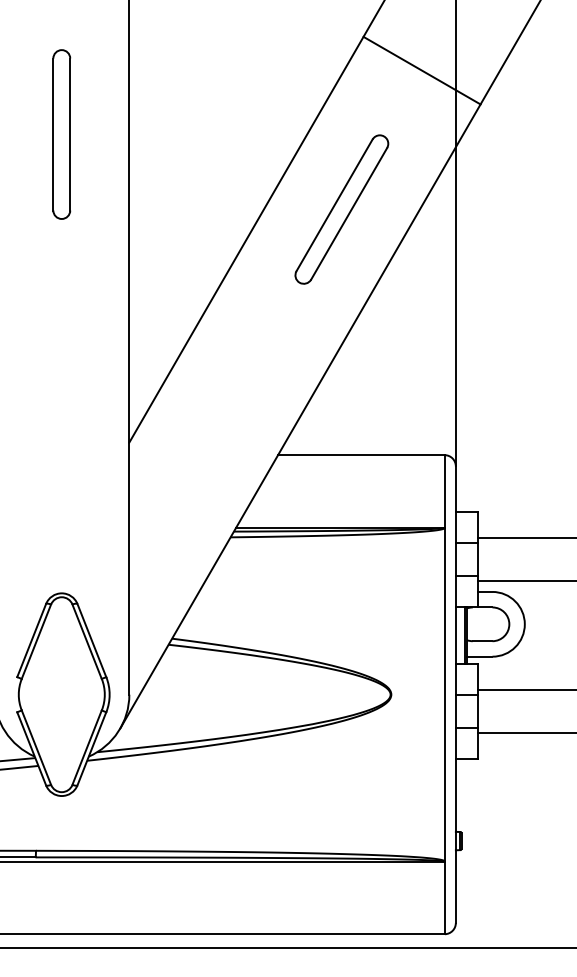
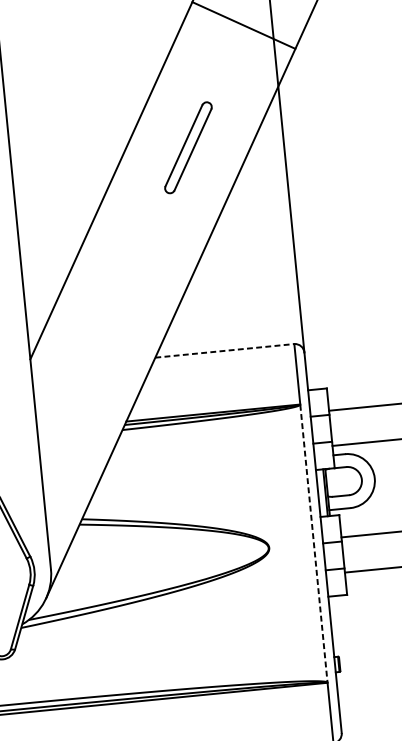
part: (341, 209) -> (188, 147), size x0.7
line: (361, 455) -> (224, 351), solid -> dashed
line: (444, 694) -> (313, 543), solid -> dashed

